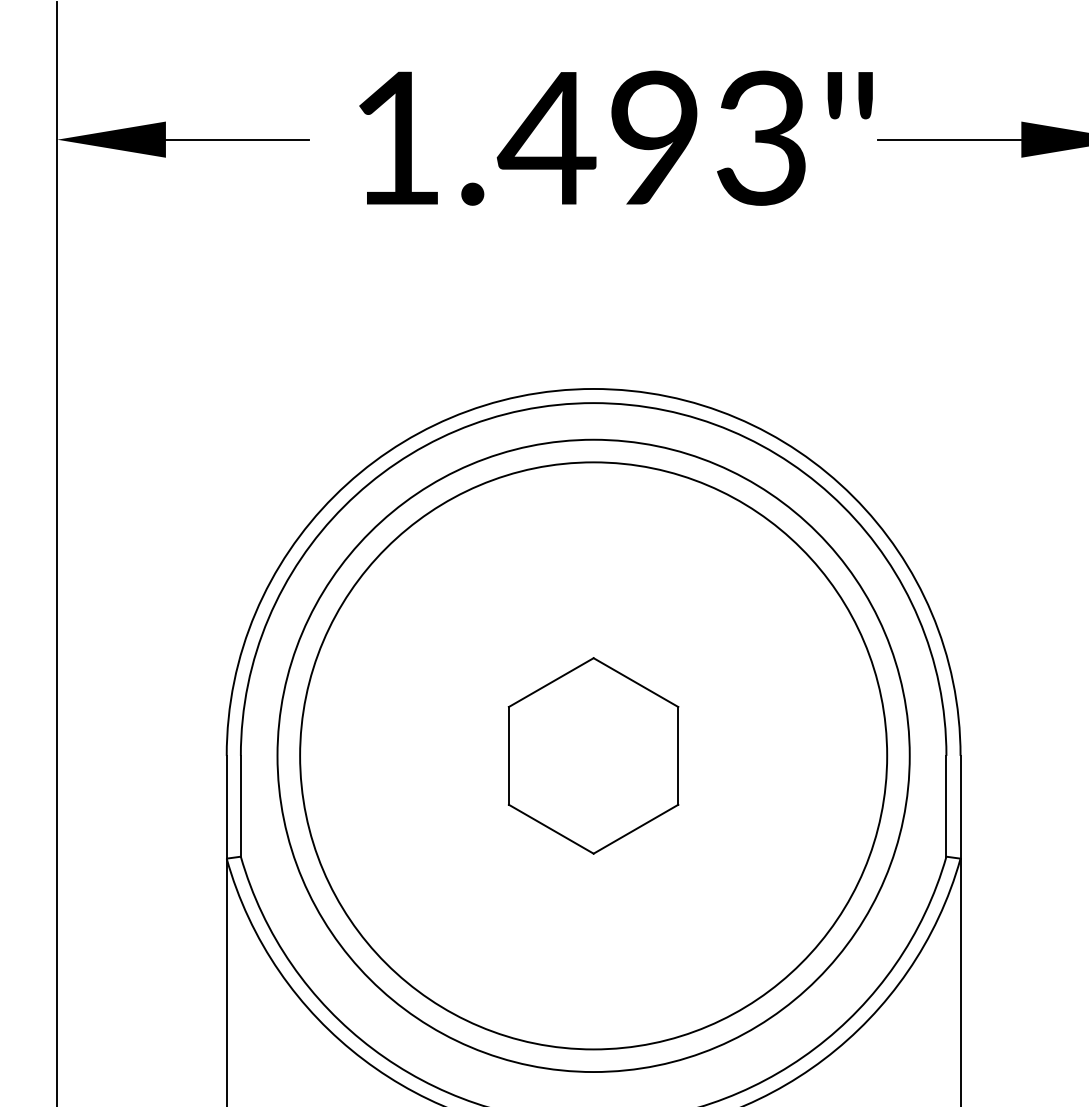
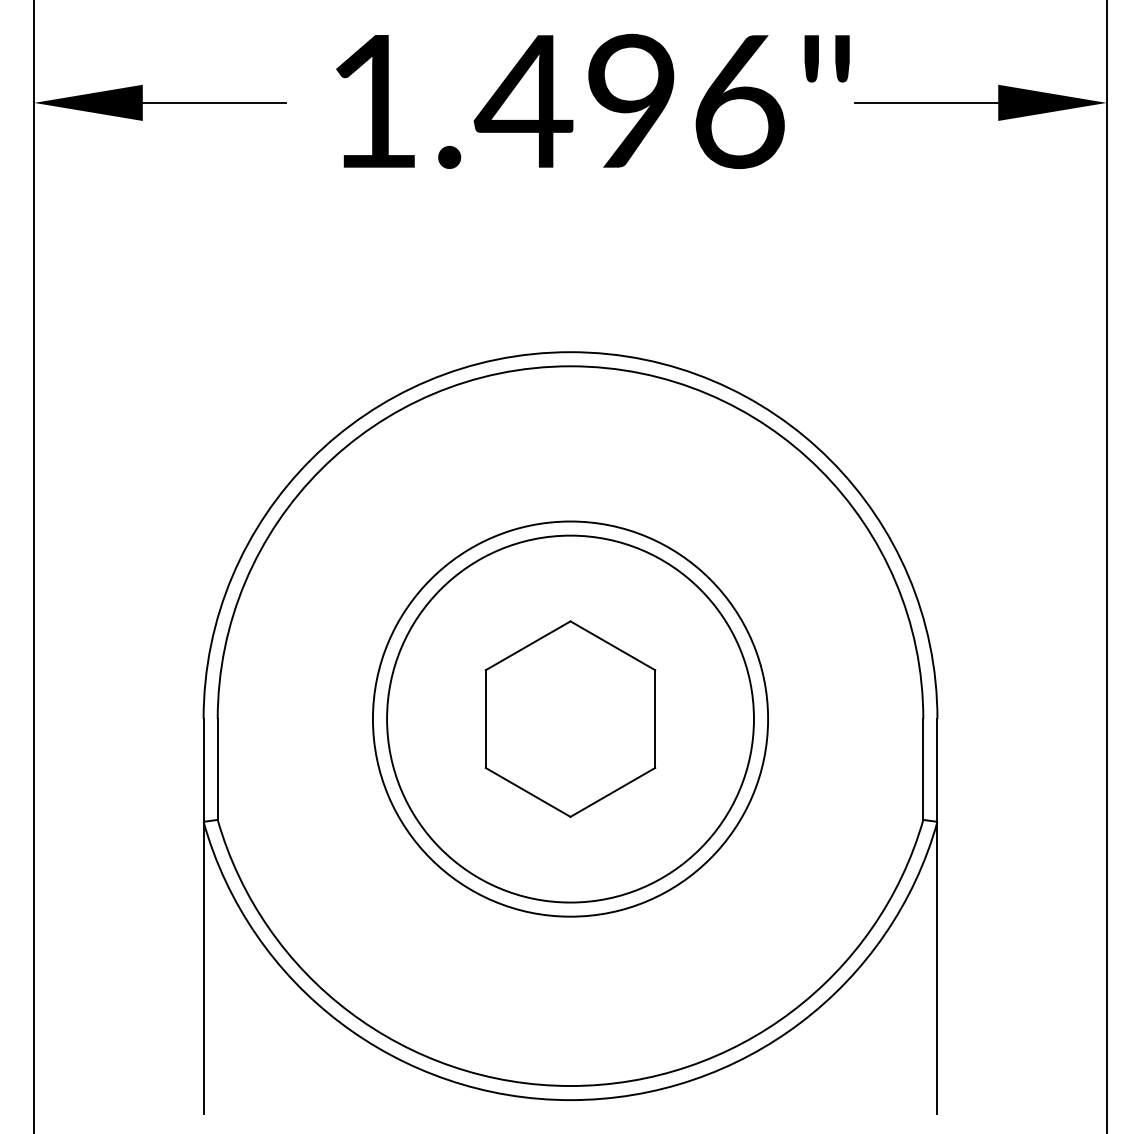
text: (761, 137) -> (738, 100), 1.493" -> 1.496"
circle: (593, 755) -> (570, 718), size x0.62
circle: (593, 755) -> (570, 718), size x0.62

